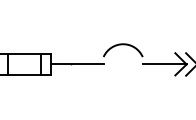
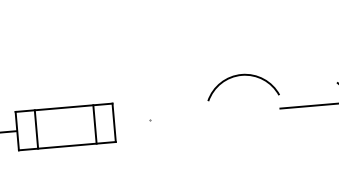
line: (77, 64) -> (162, 118), removed

